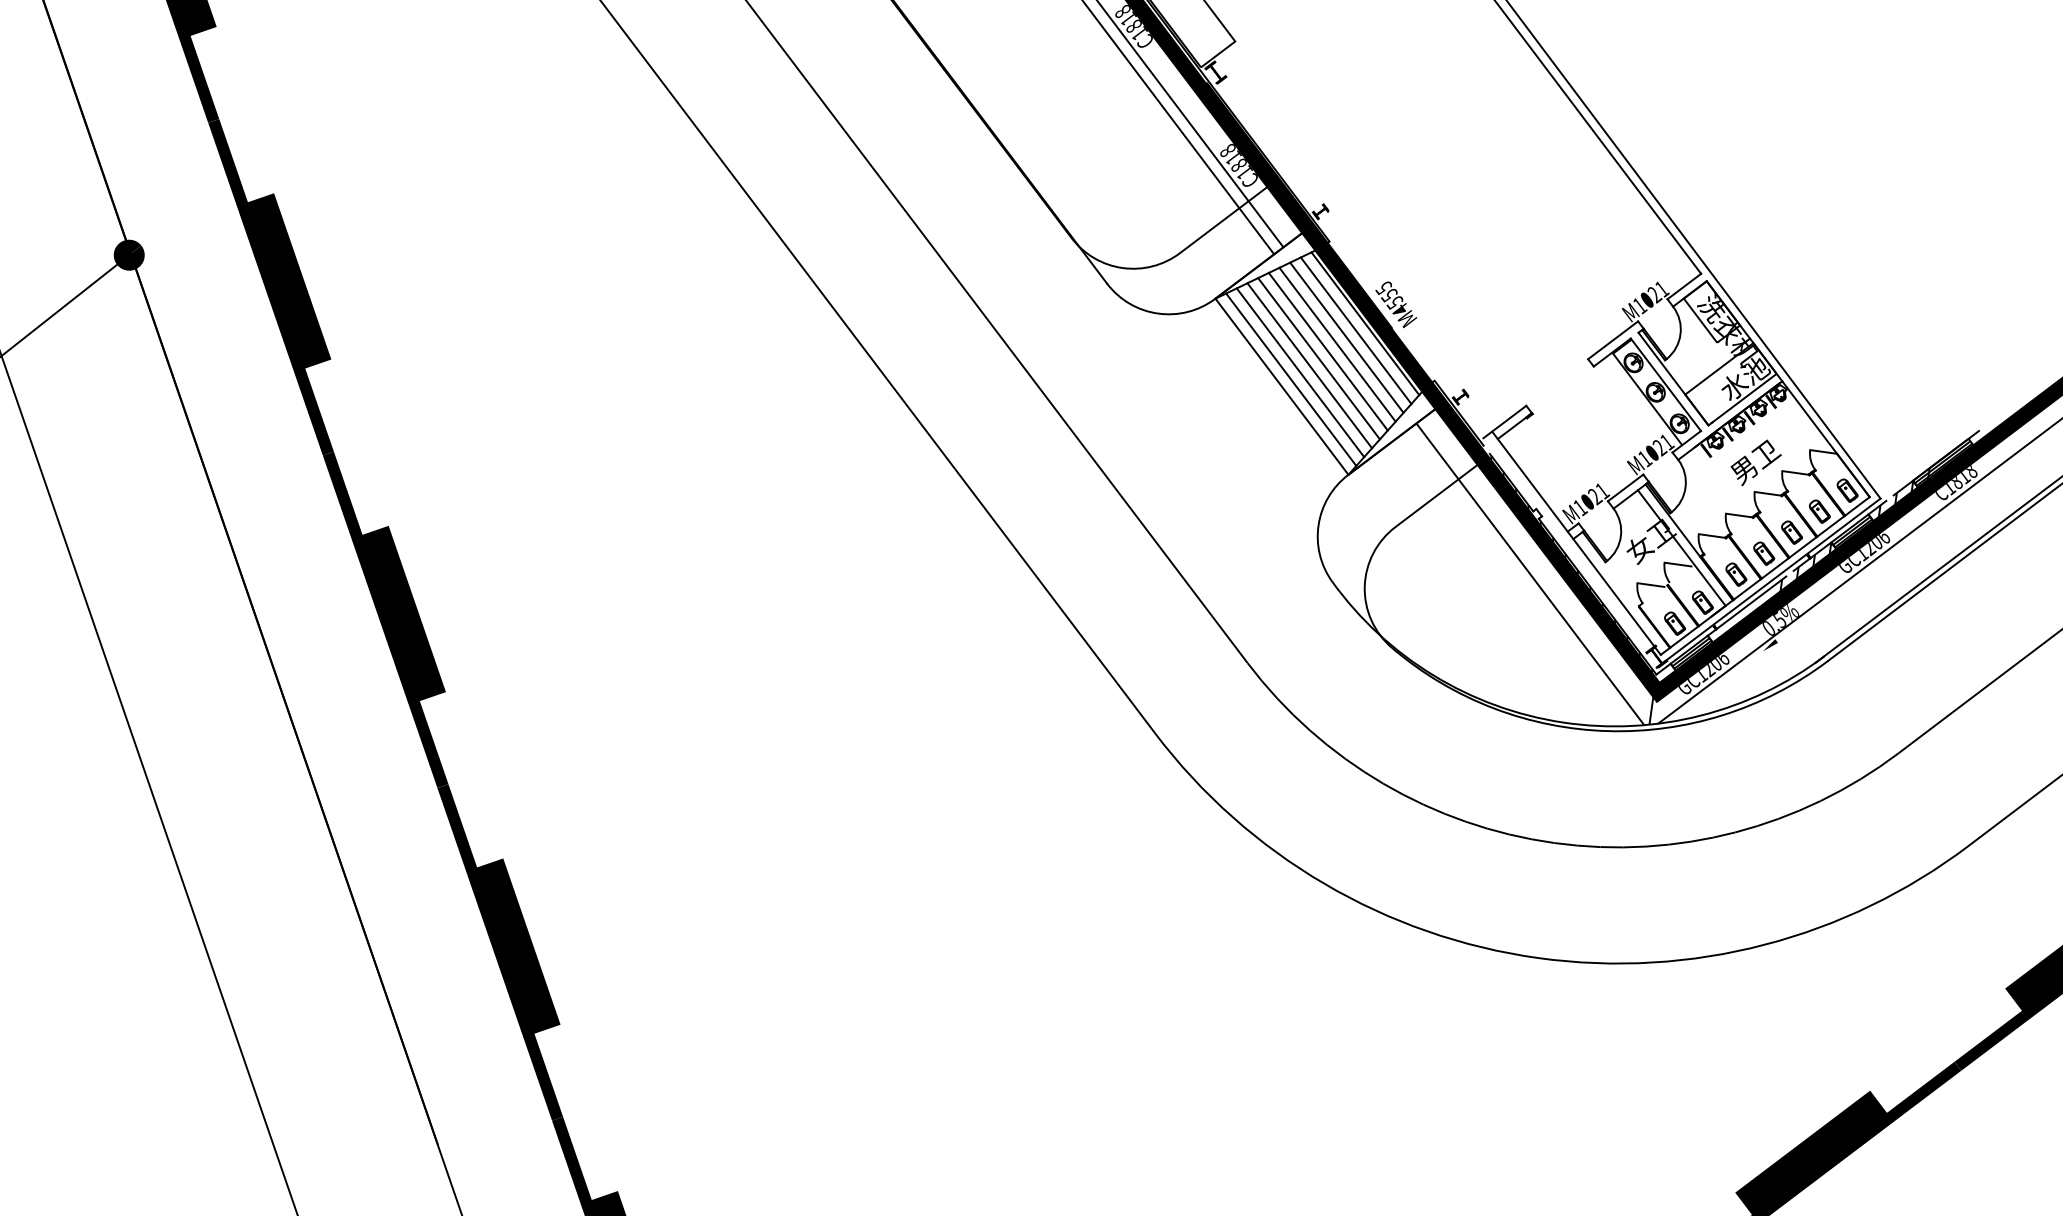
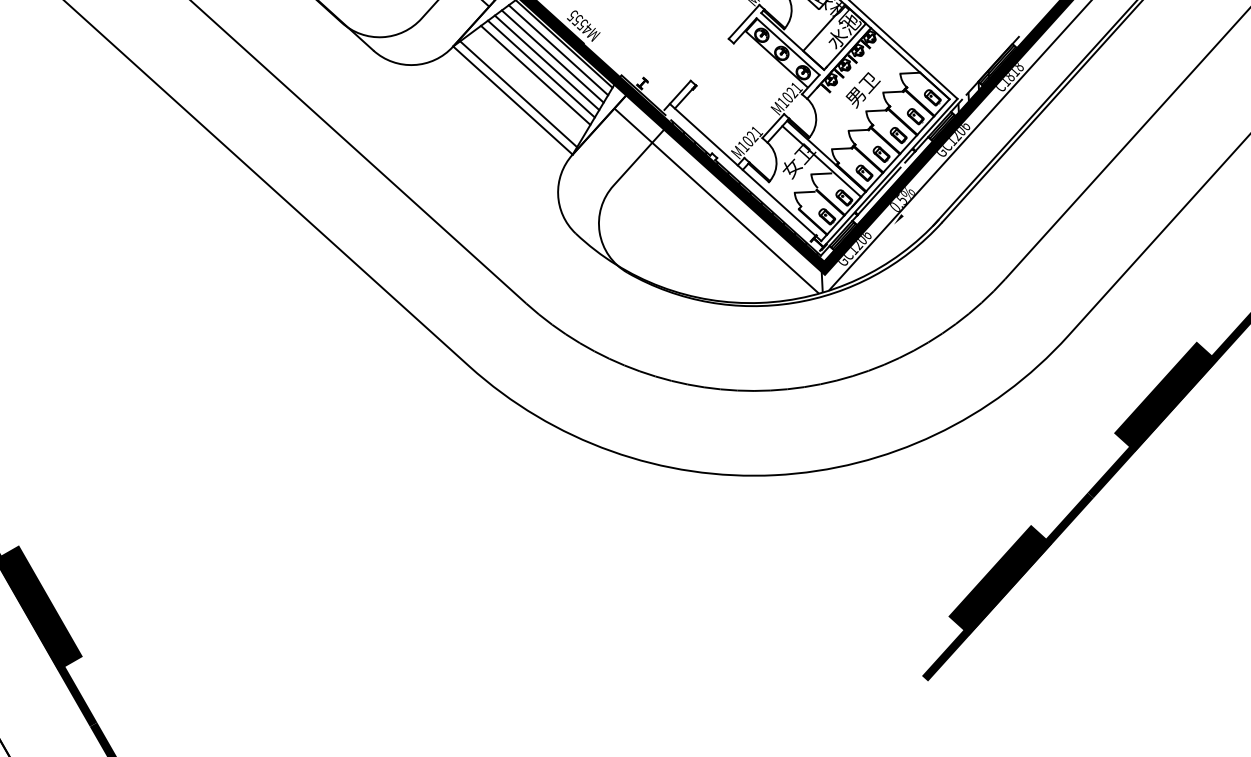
line: (1309, 365) -> (529, 81), removed
line: (1300, 372) -> (524, 87), removed
hatch: (1805, 567) -> (913, 158), removed

